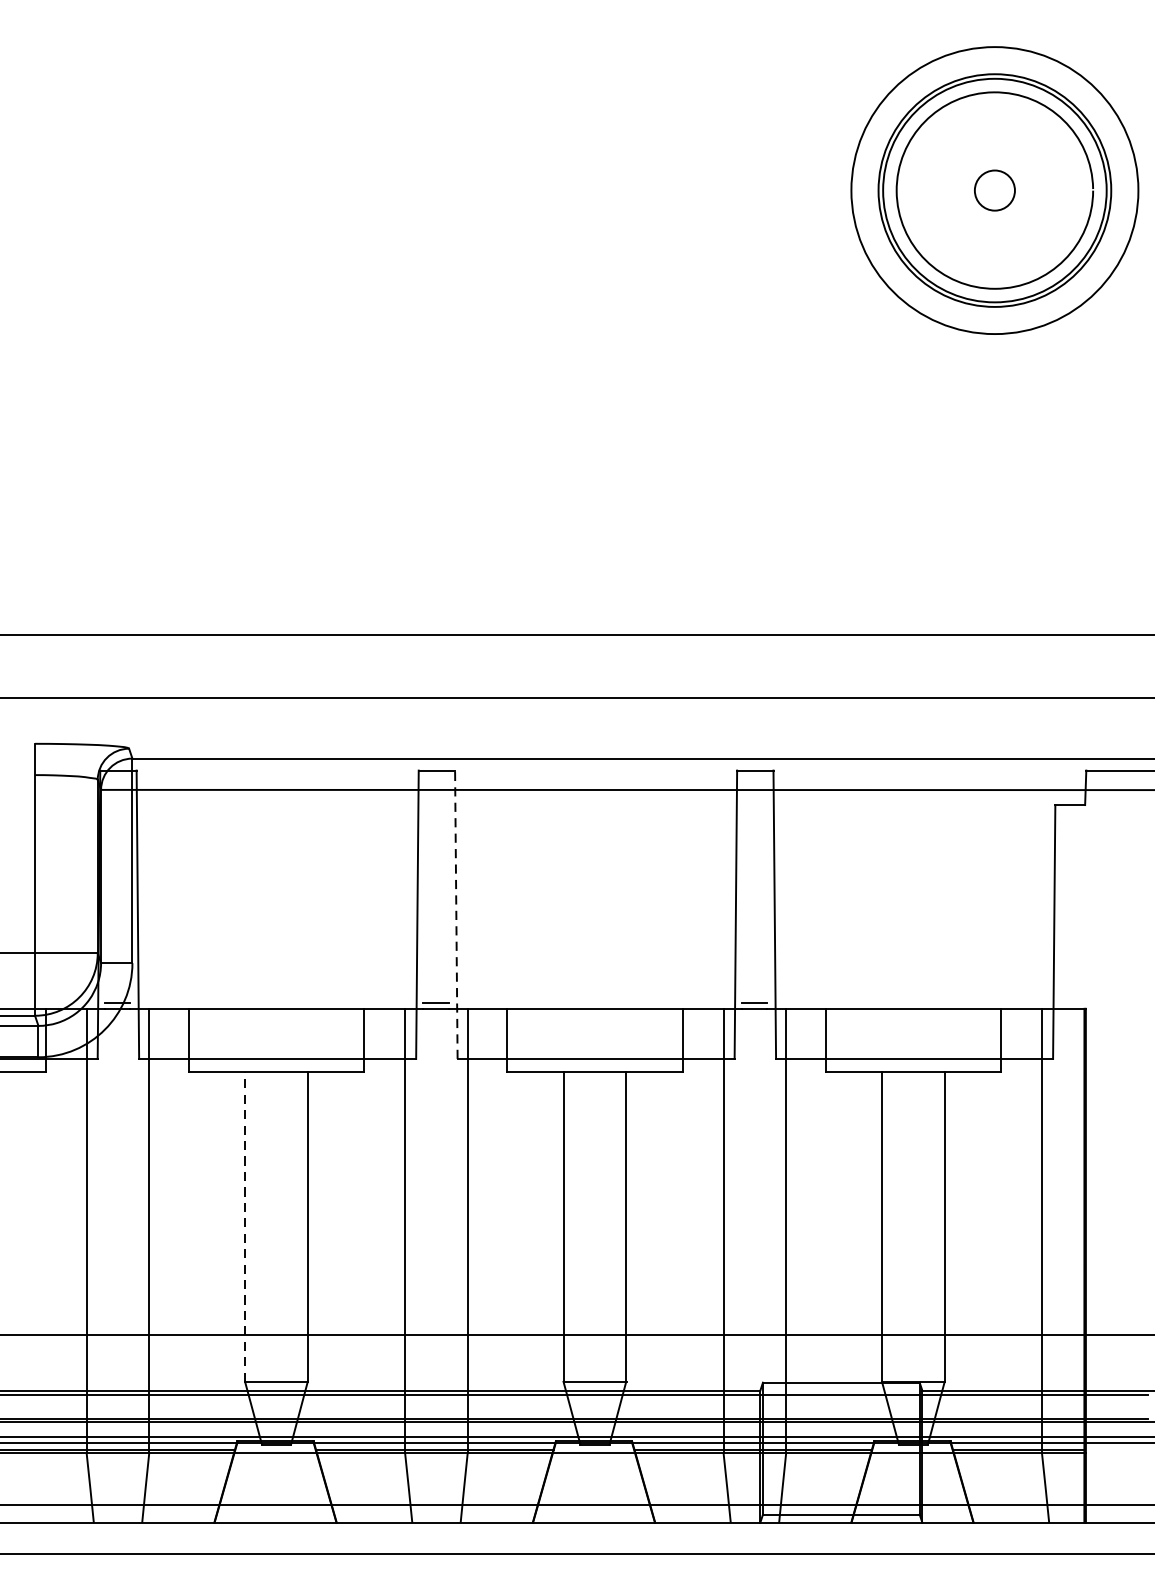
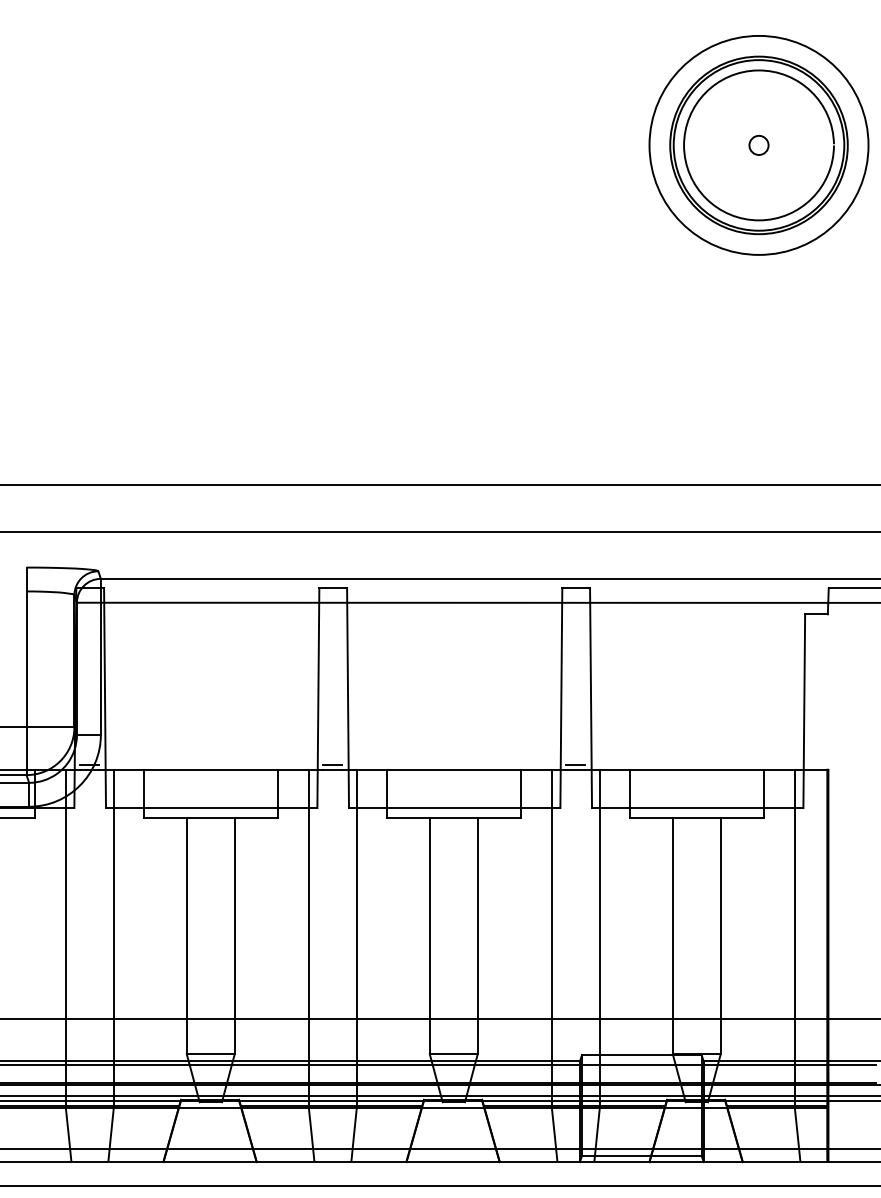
circle: (994, 189) -> (758, 144), size x0.62
line: (456, 914) -> (348, 697), dashed -> solid
line: (244, 1225) -> (186, 935), dashed -> solid

